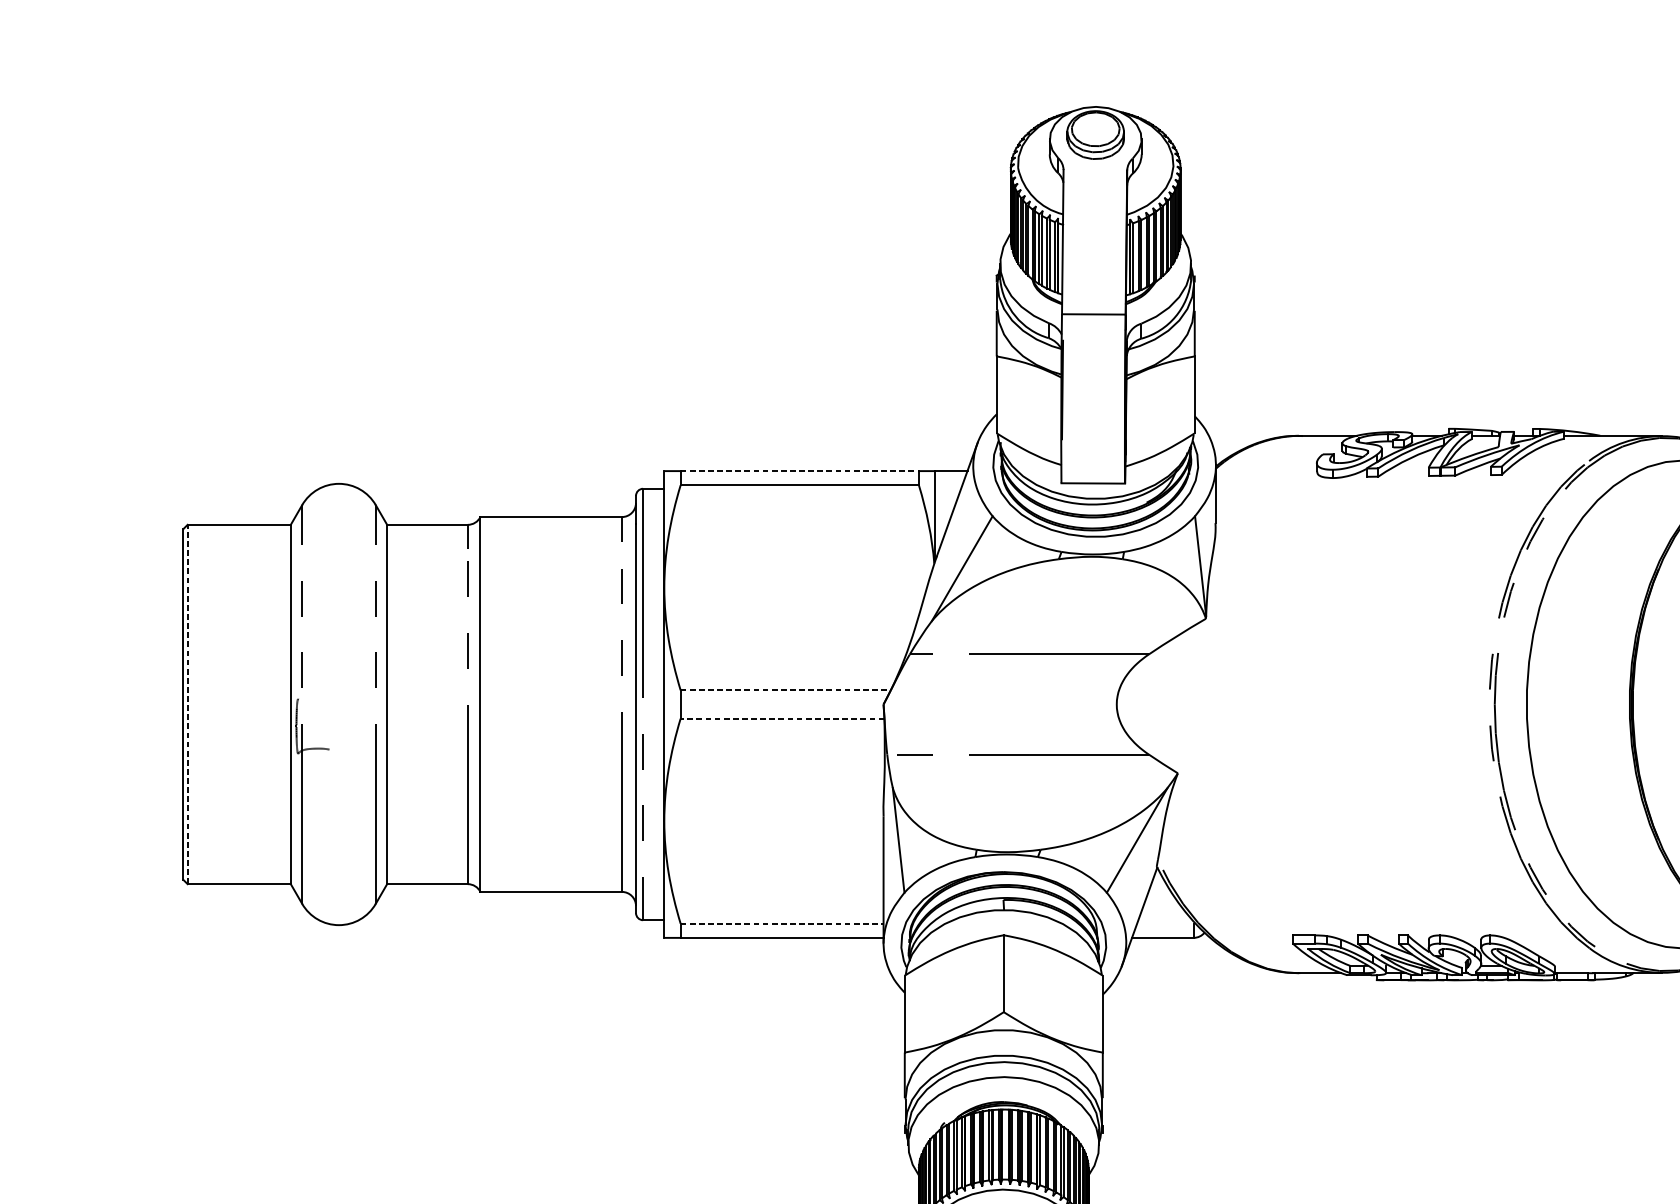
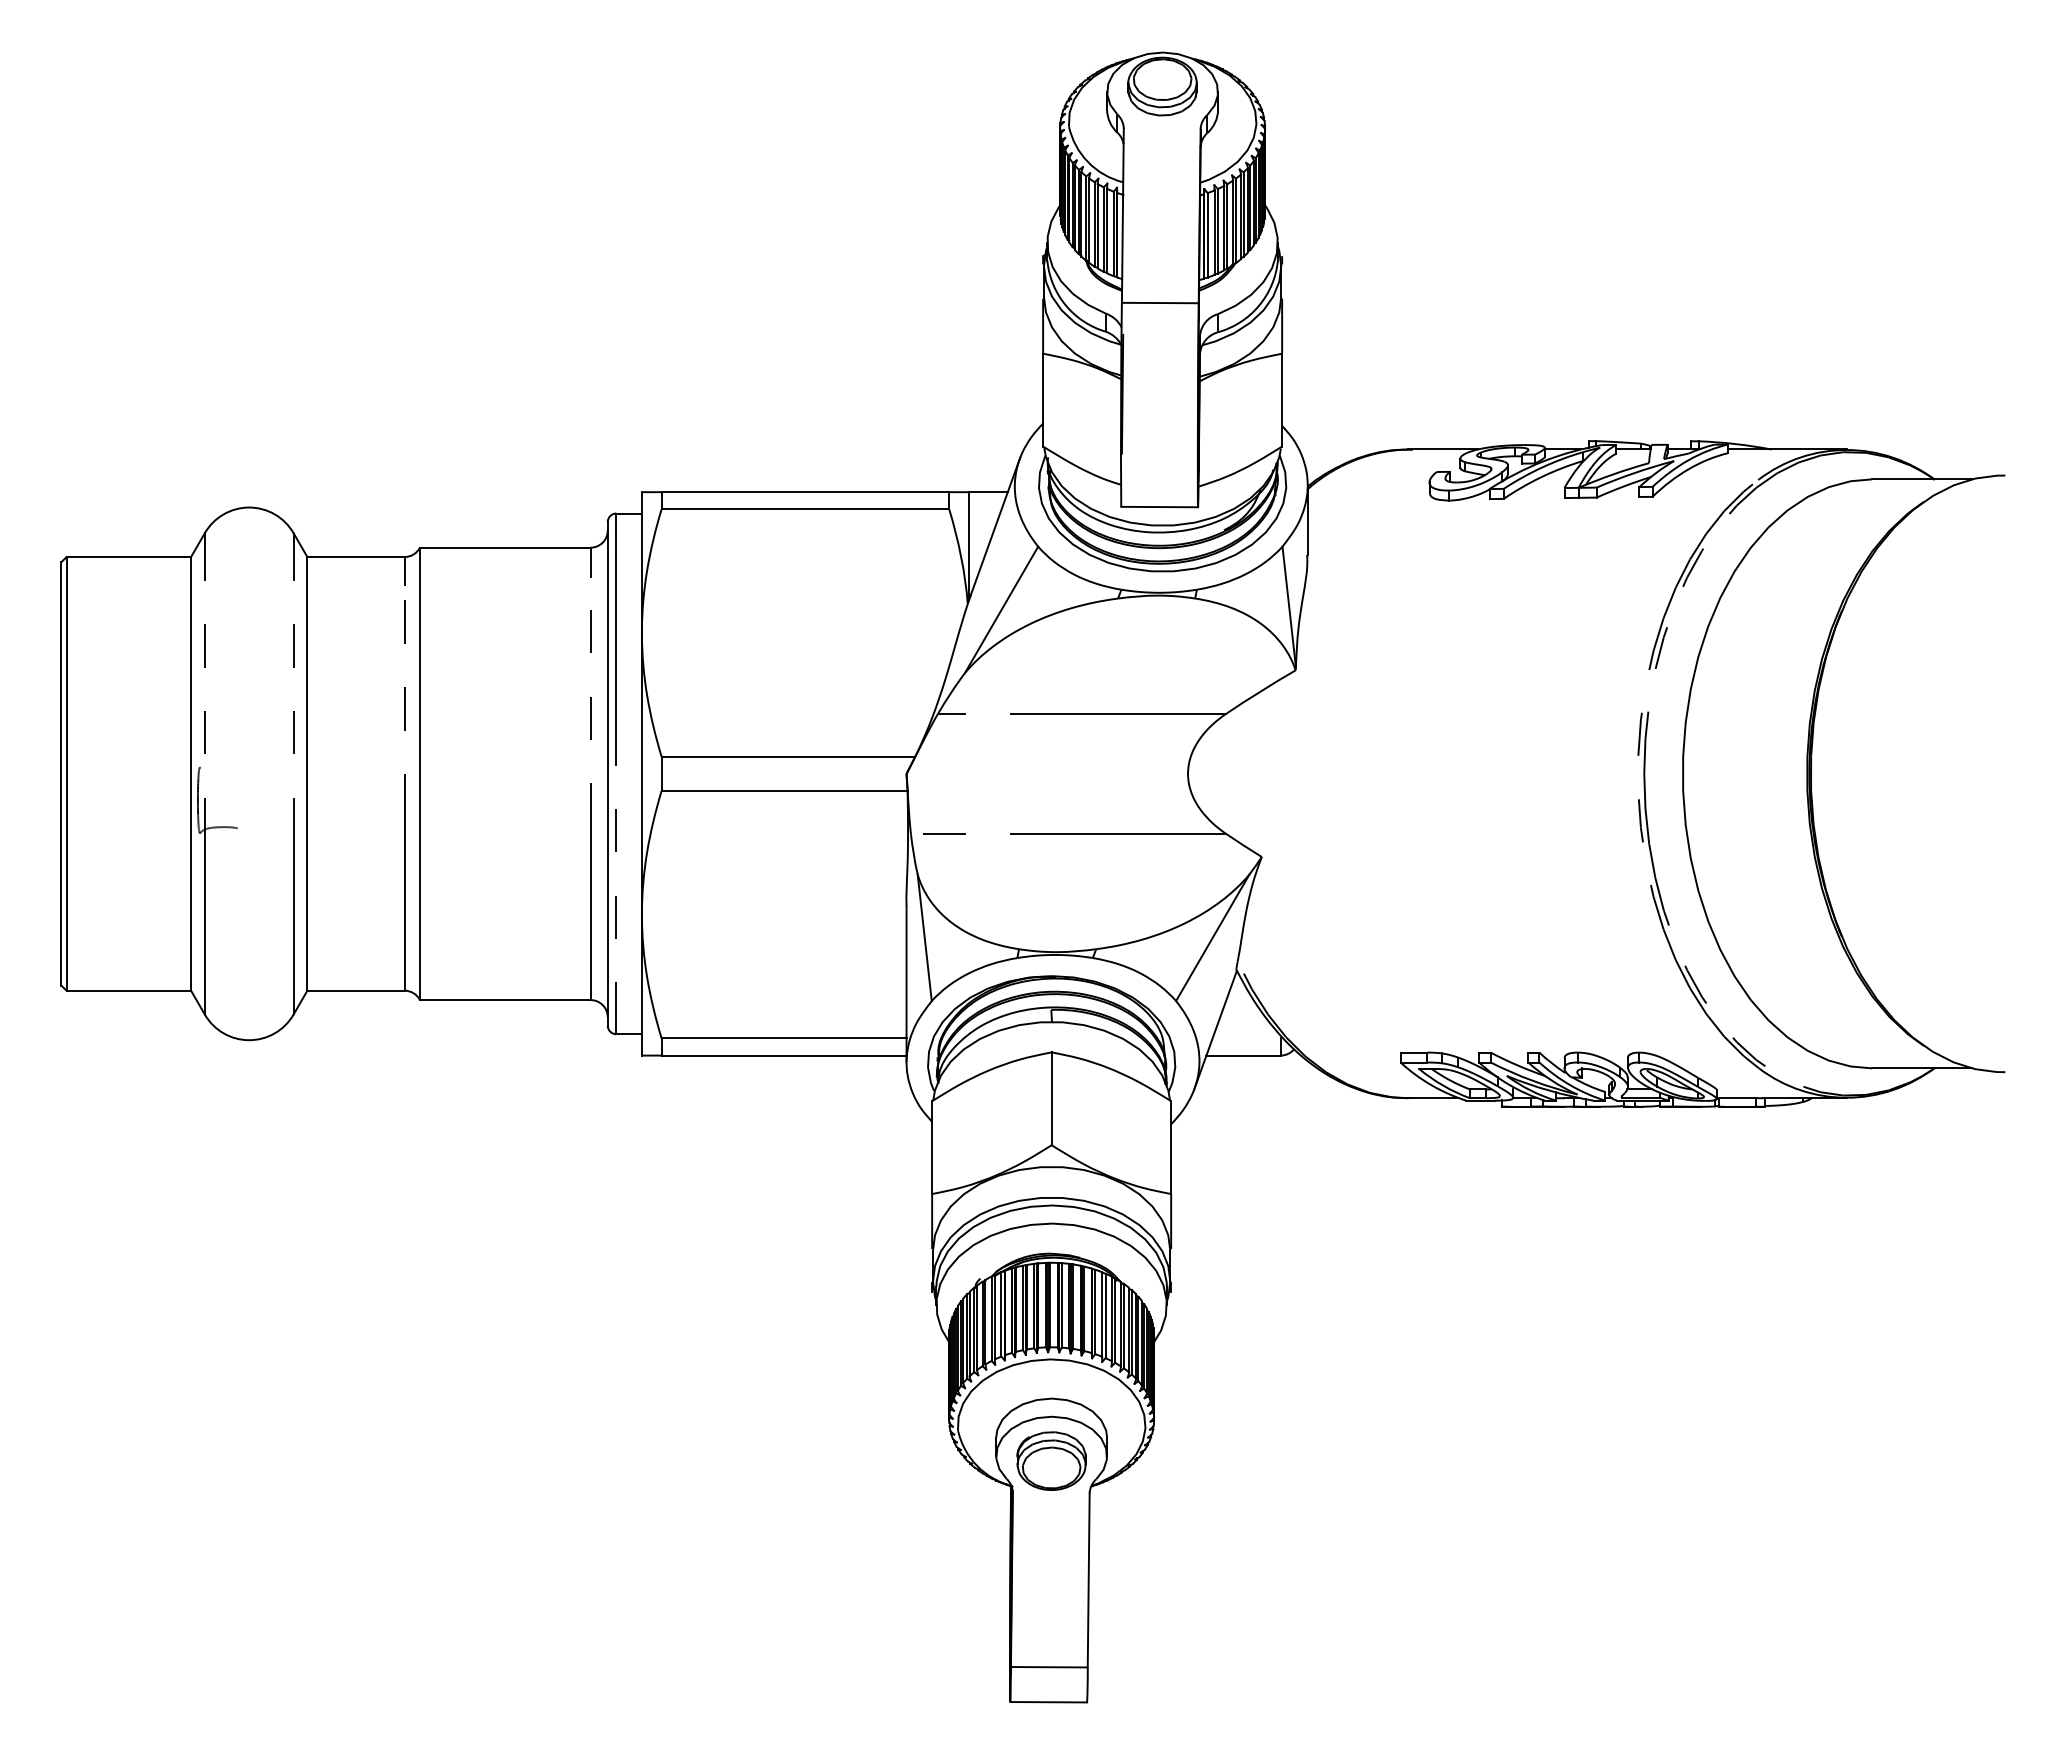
line: (799, 471) -> (805, 492), dashed -> solid
line: (785, 690) -> (788, 756), dashed -> solid
line: (187, 704) -> (66, 773), dashed -> solid
line: (782, 719) -> (784, 791), dashed -> solid
line: (782, 923) -> (784, 1038), dashed -> solid

